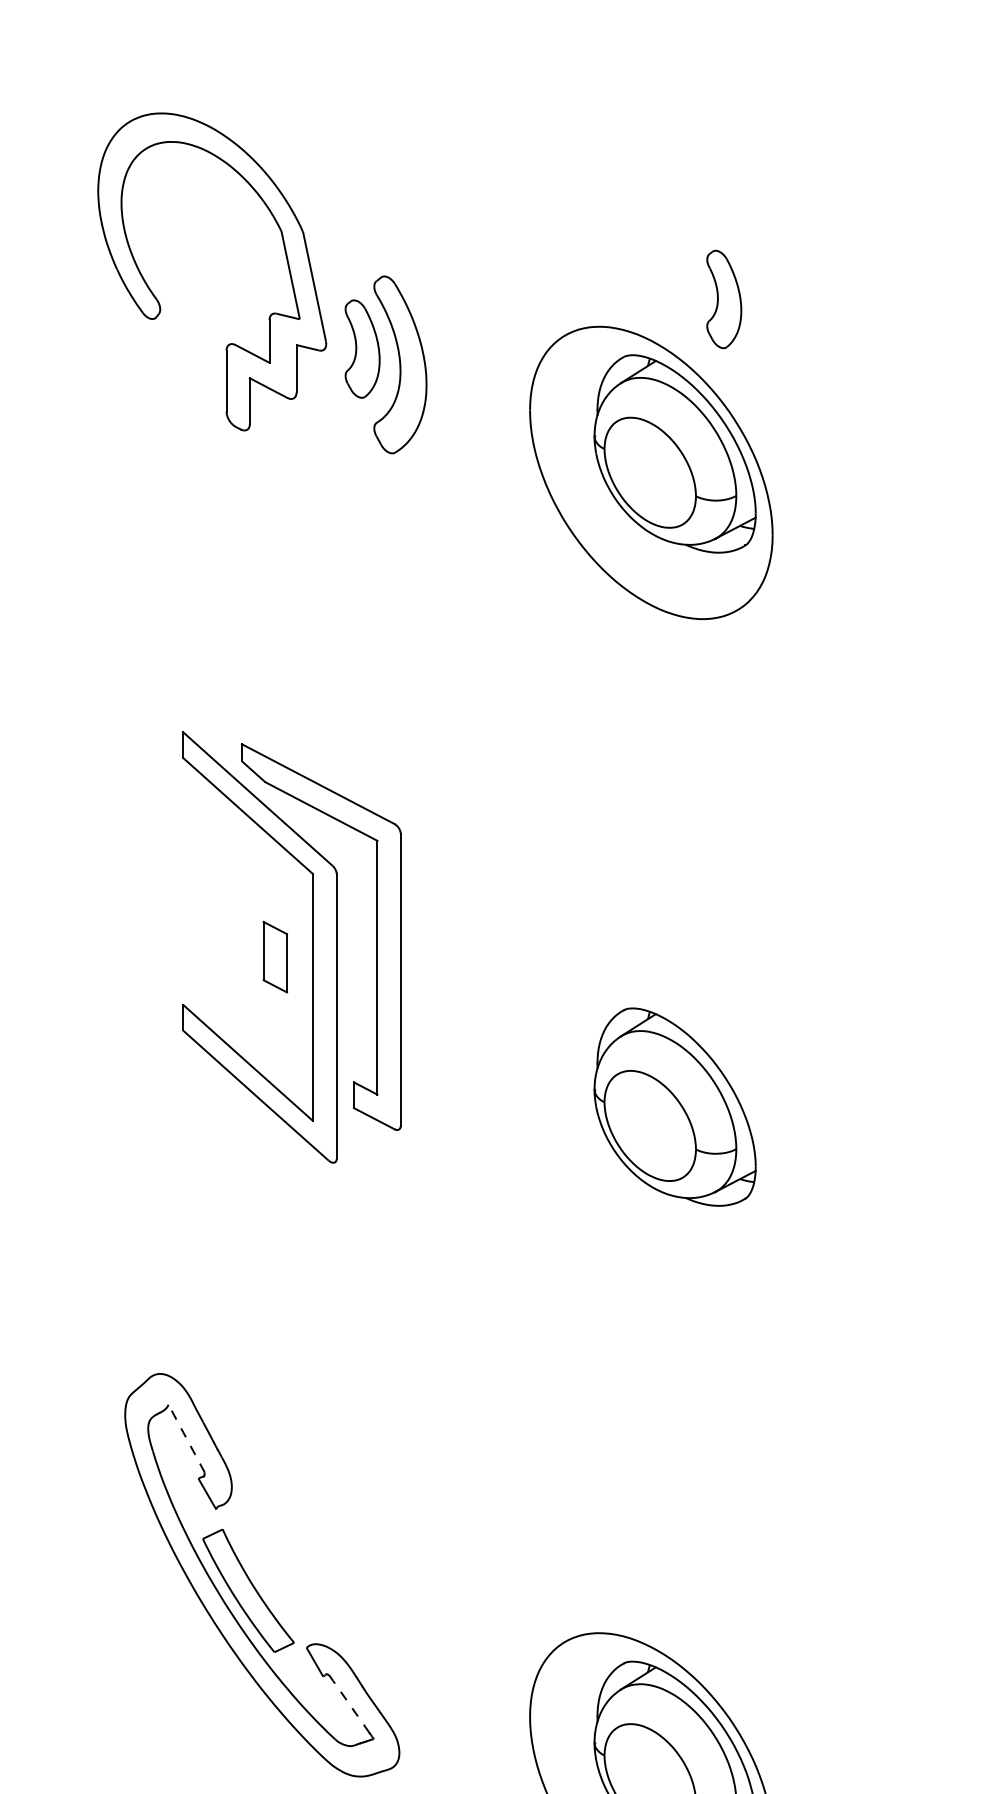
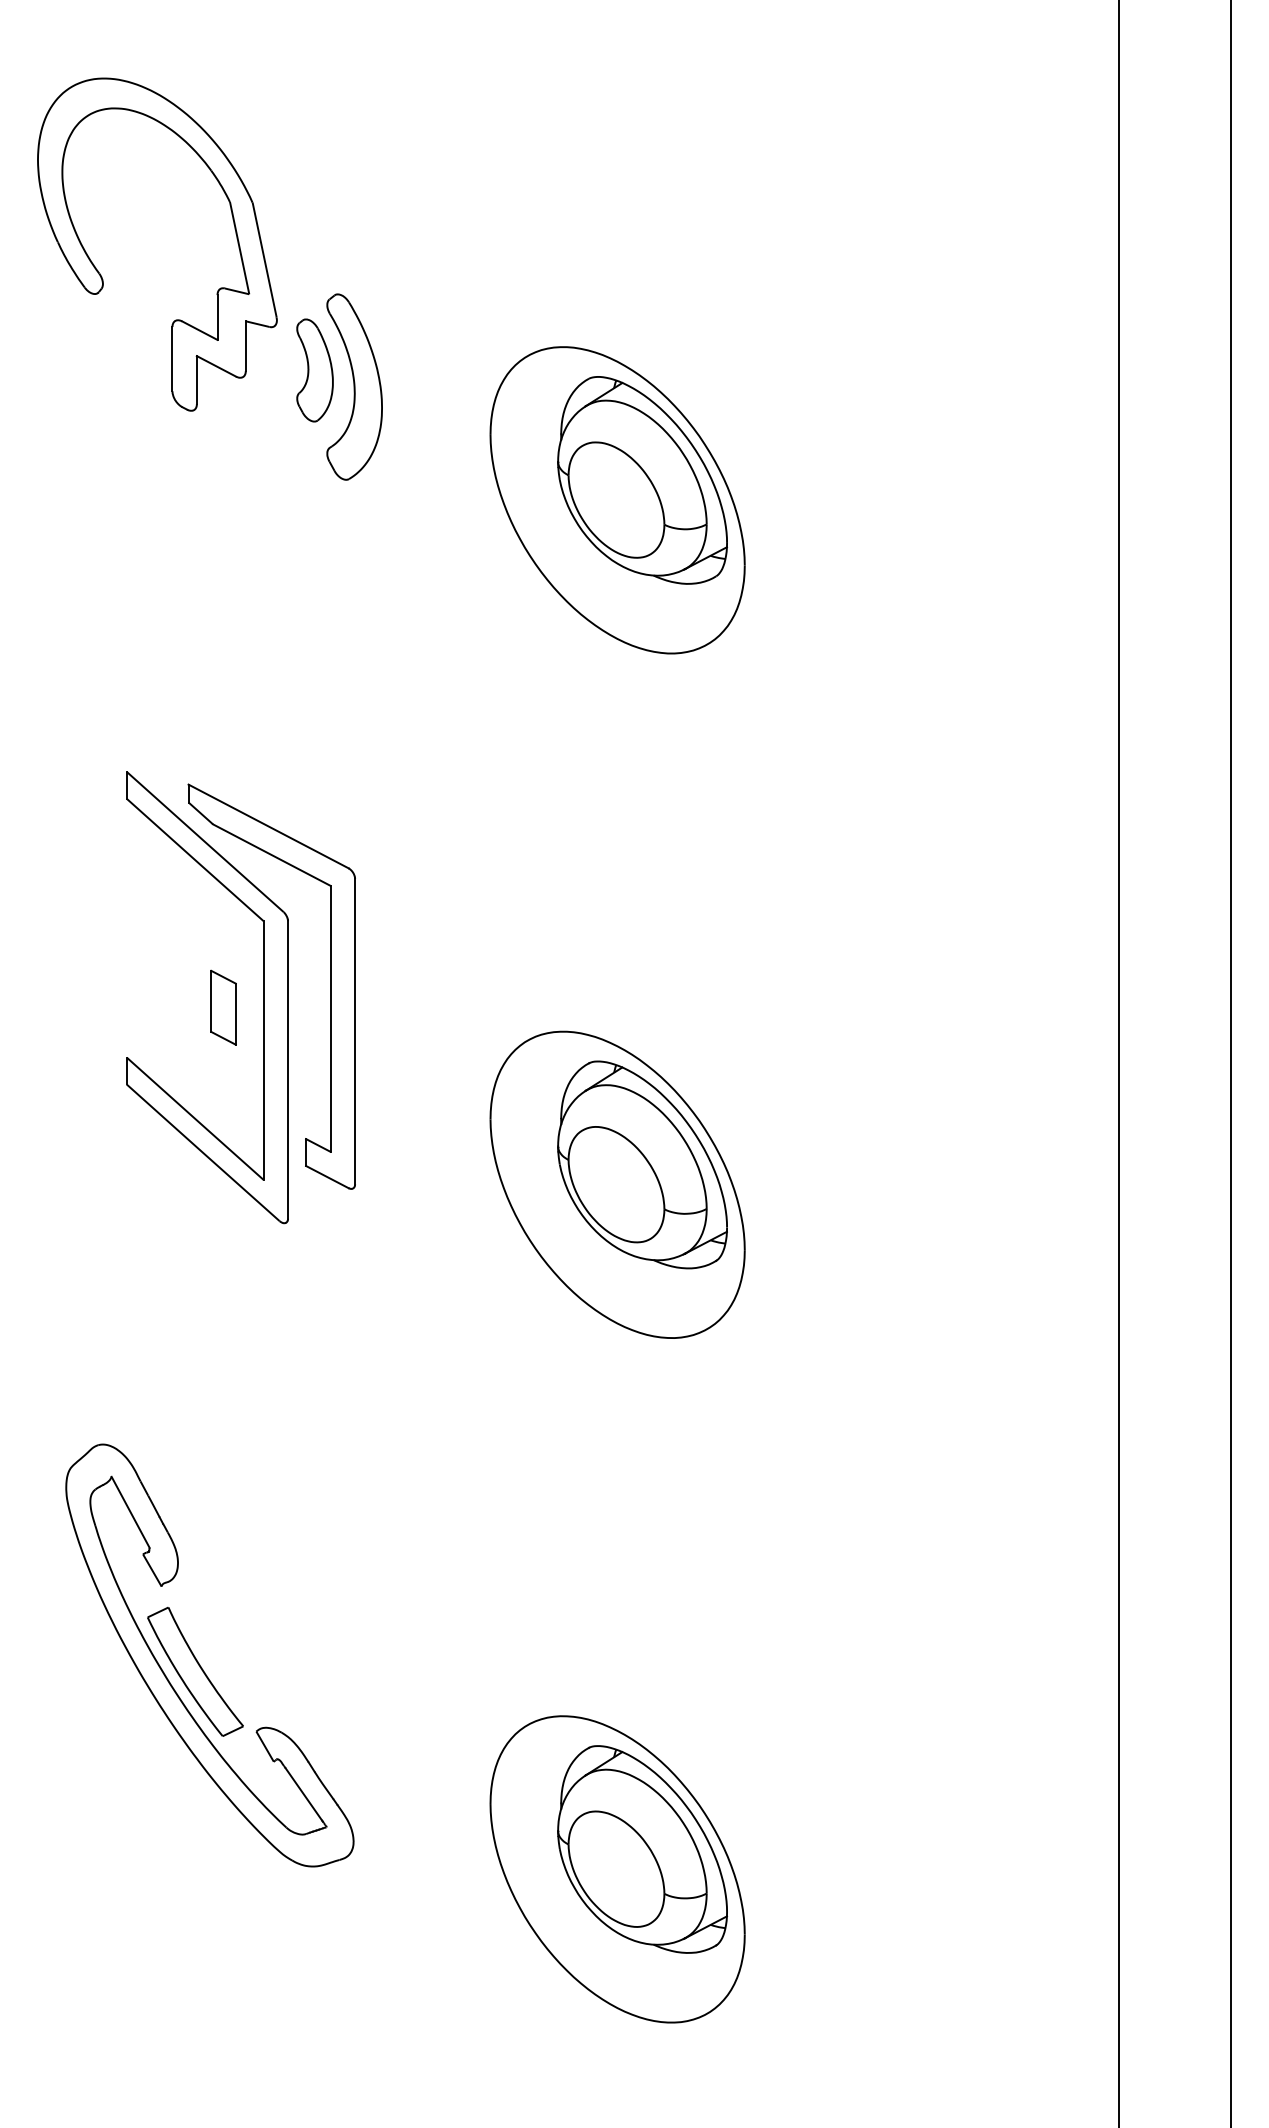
part: (723, 299) -> (693, 318), removed
part: (159, 302) -> (102, 276), moved
part: (651, 1125) -> (617, 1184), added
line: (186, 1437) -> (130, 1511), dashed -> solid
line: (351, 1707) -> (303, 1794), dashed -> solid

